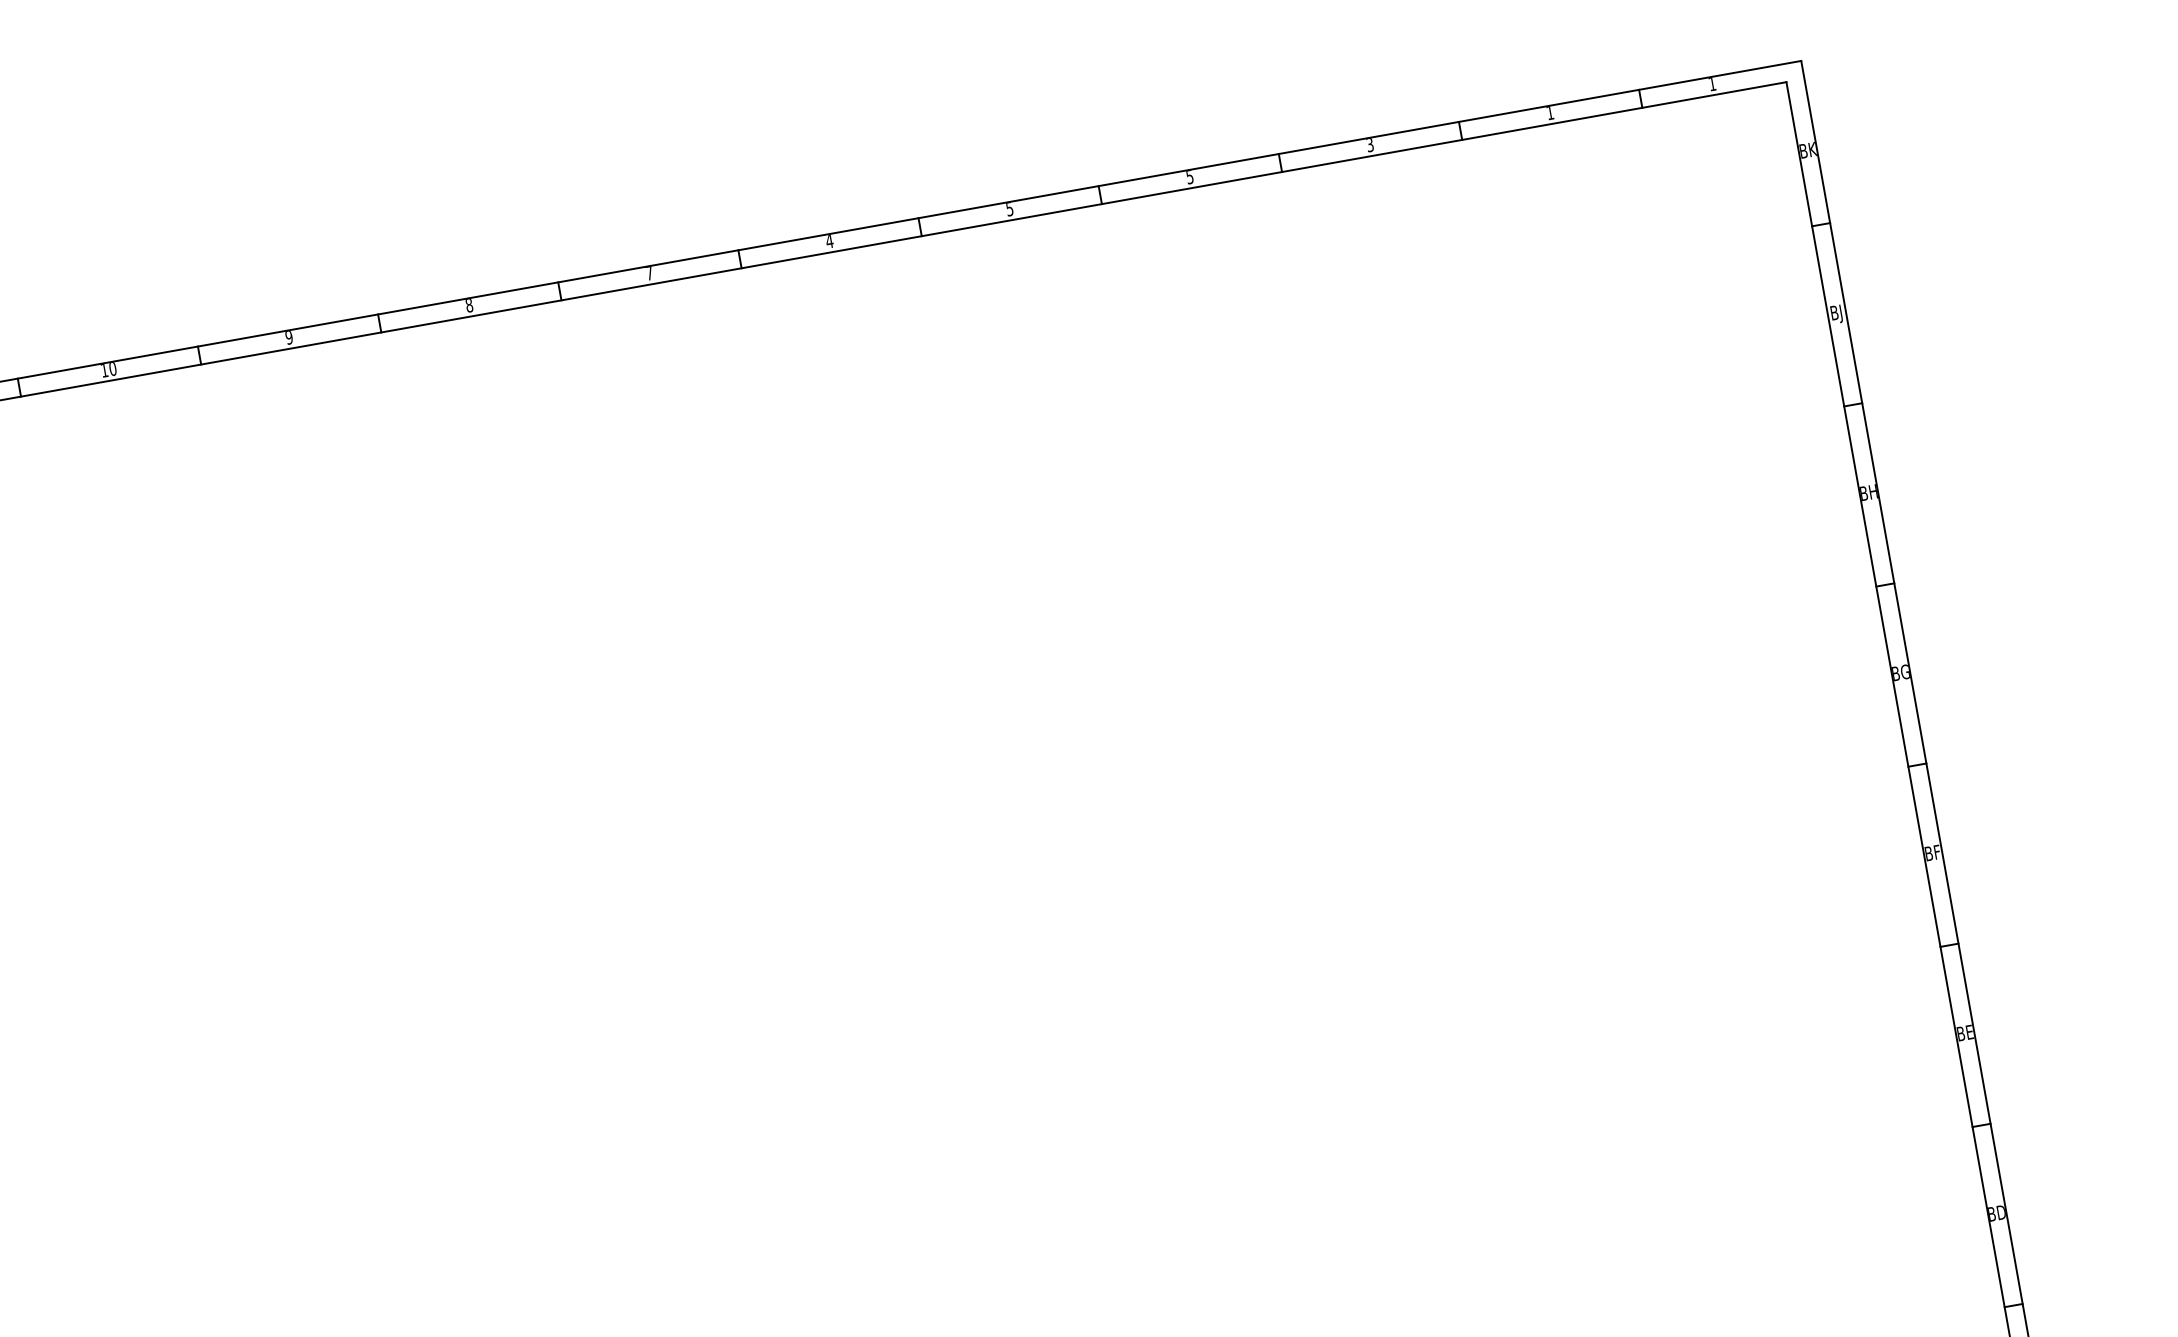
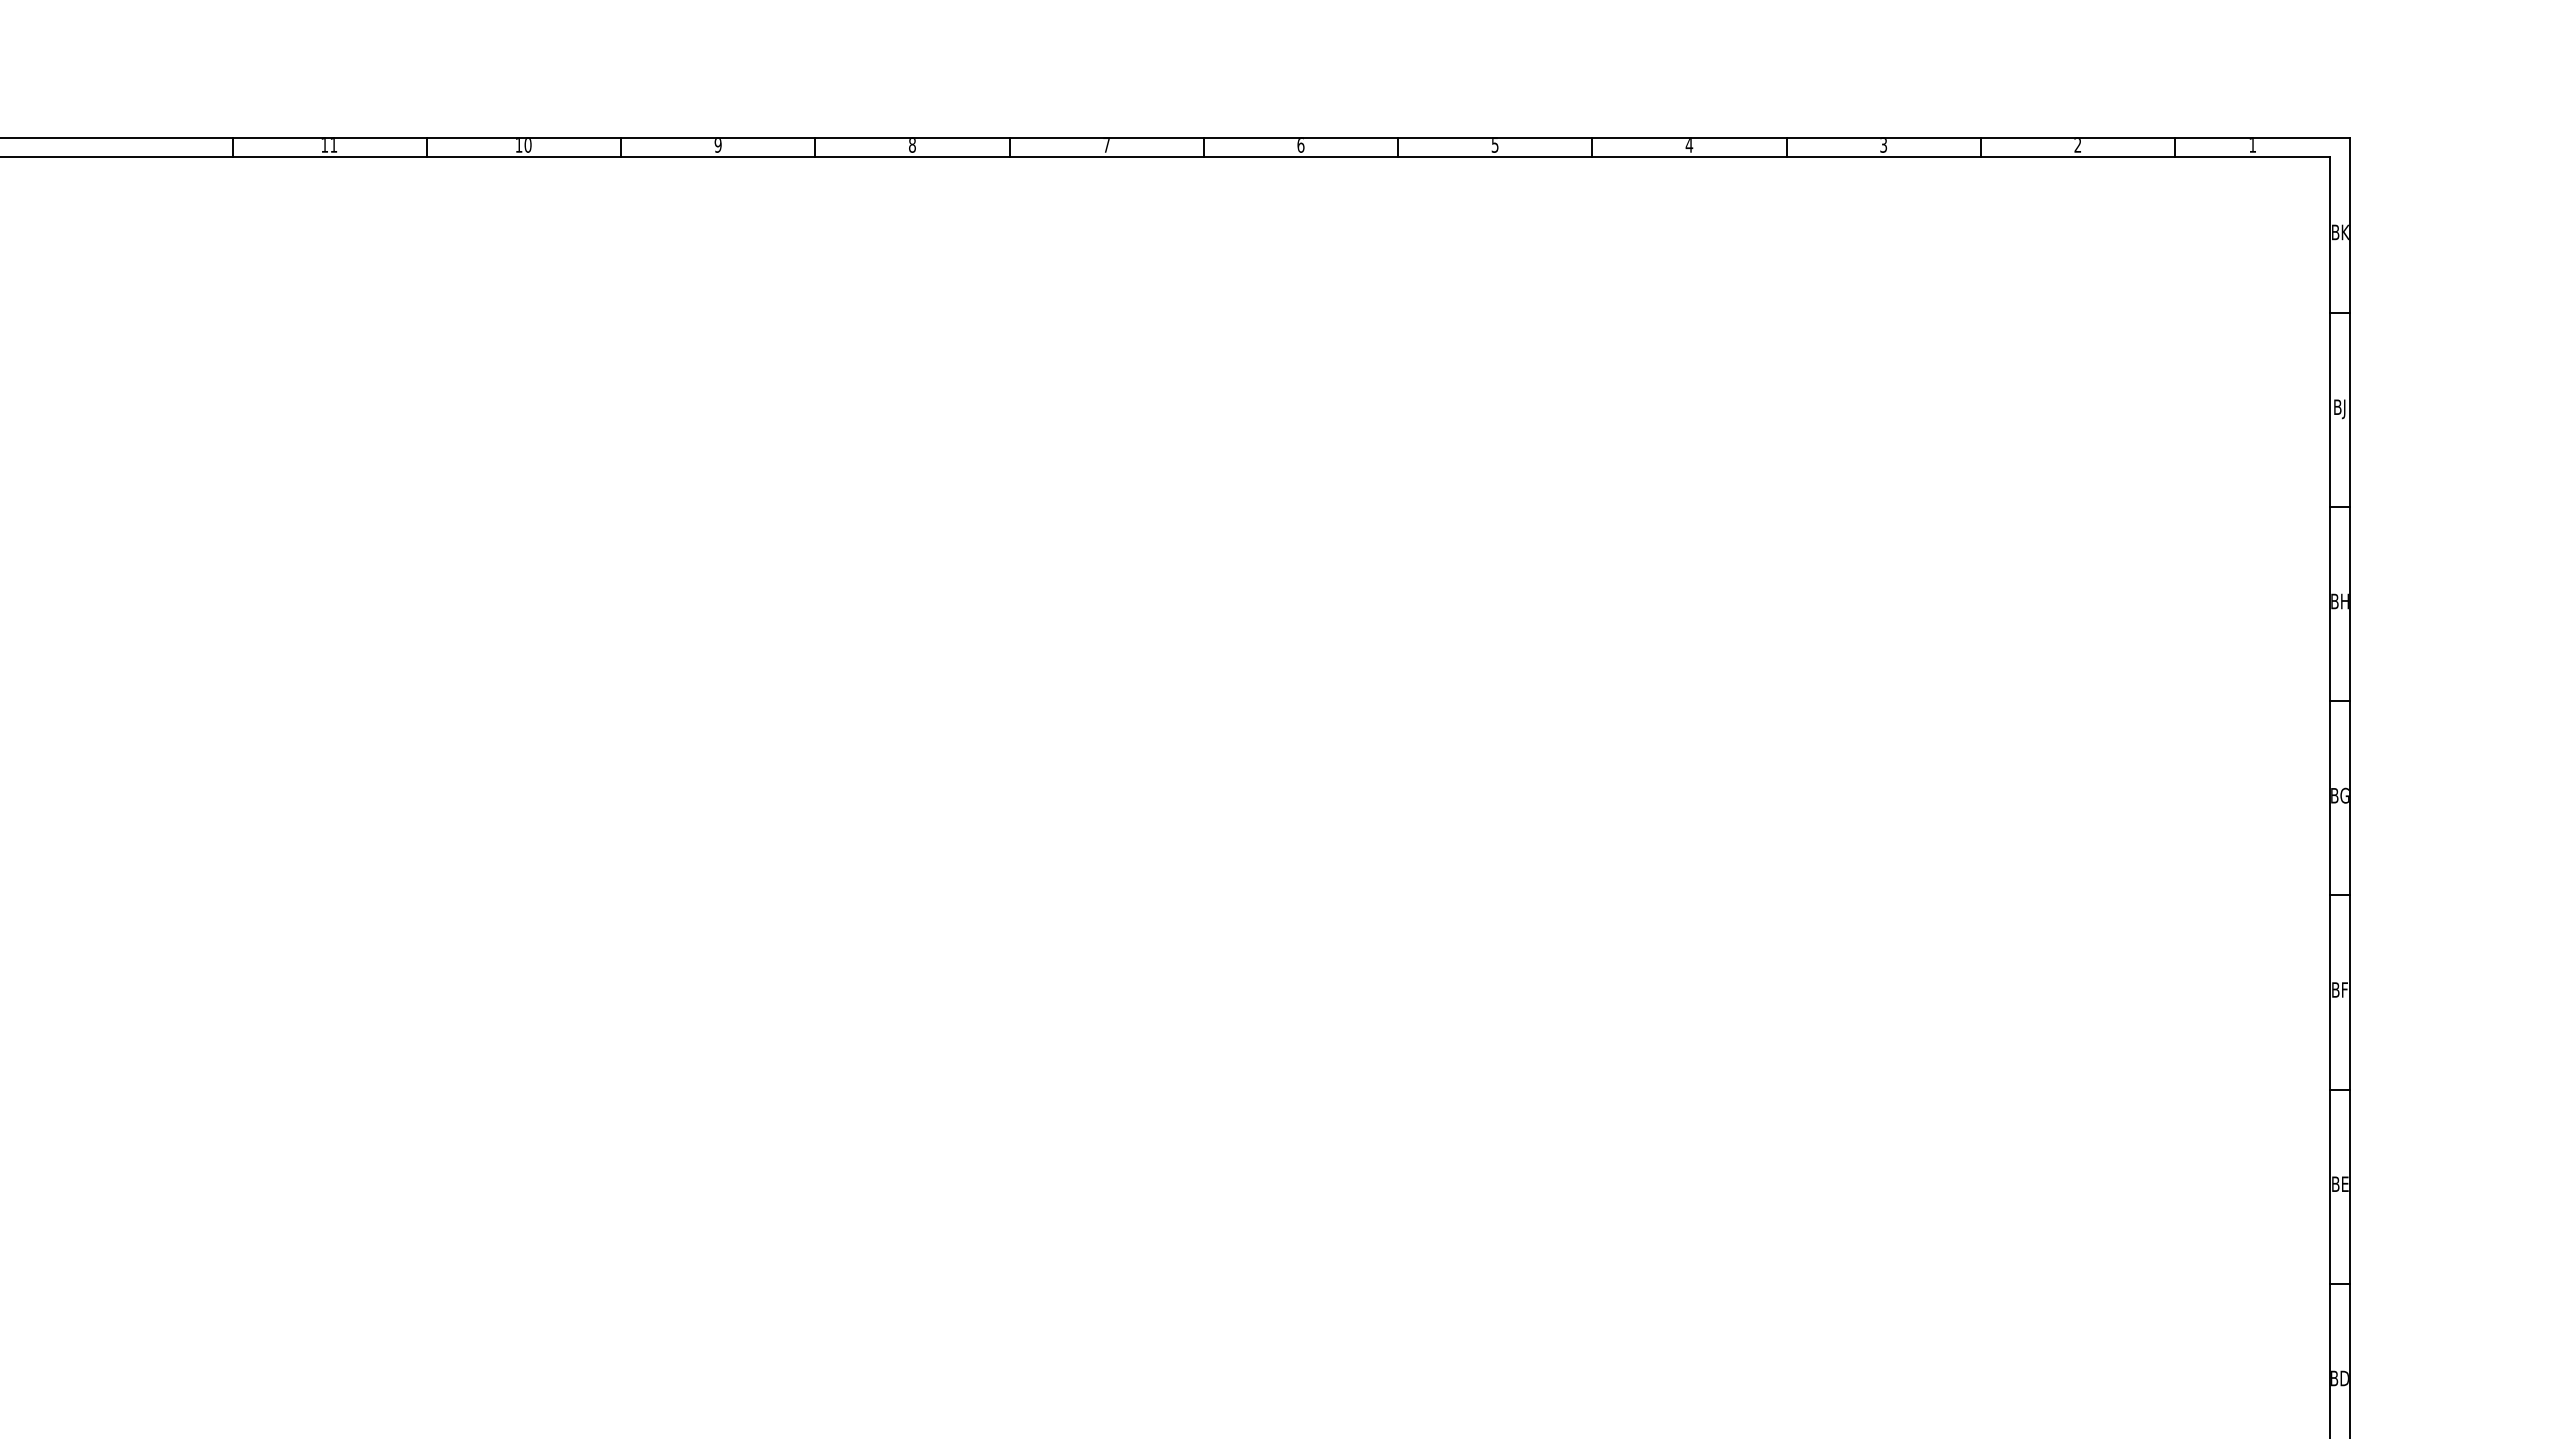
text: (1549, 113) -> (2077, 145), 1 -> 2
text: (1190, 177) -> (1689, 145), 5 -> 4
text: (829, 241) -> (1300, 145), 4 -> 6

